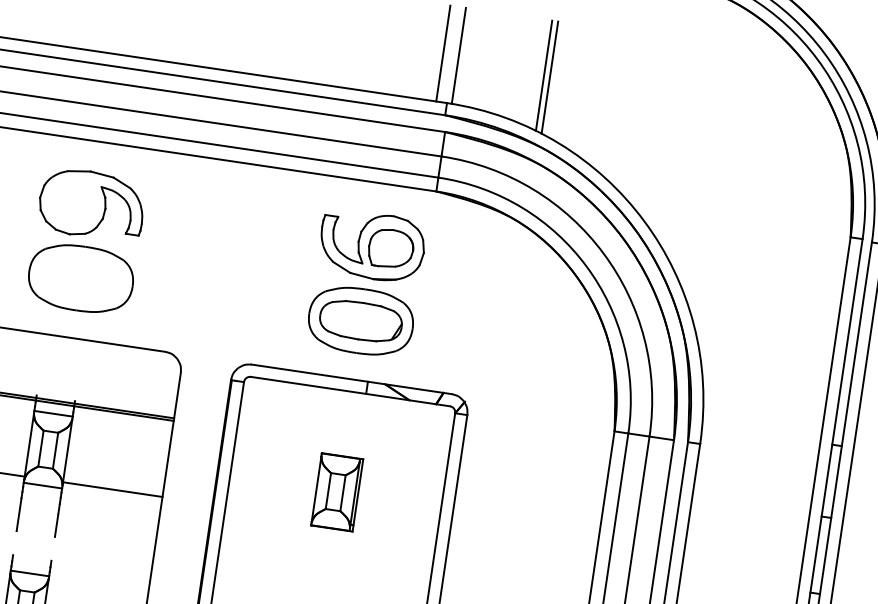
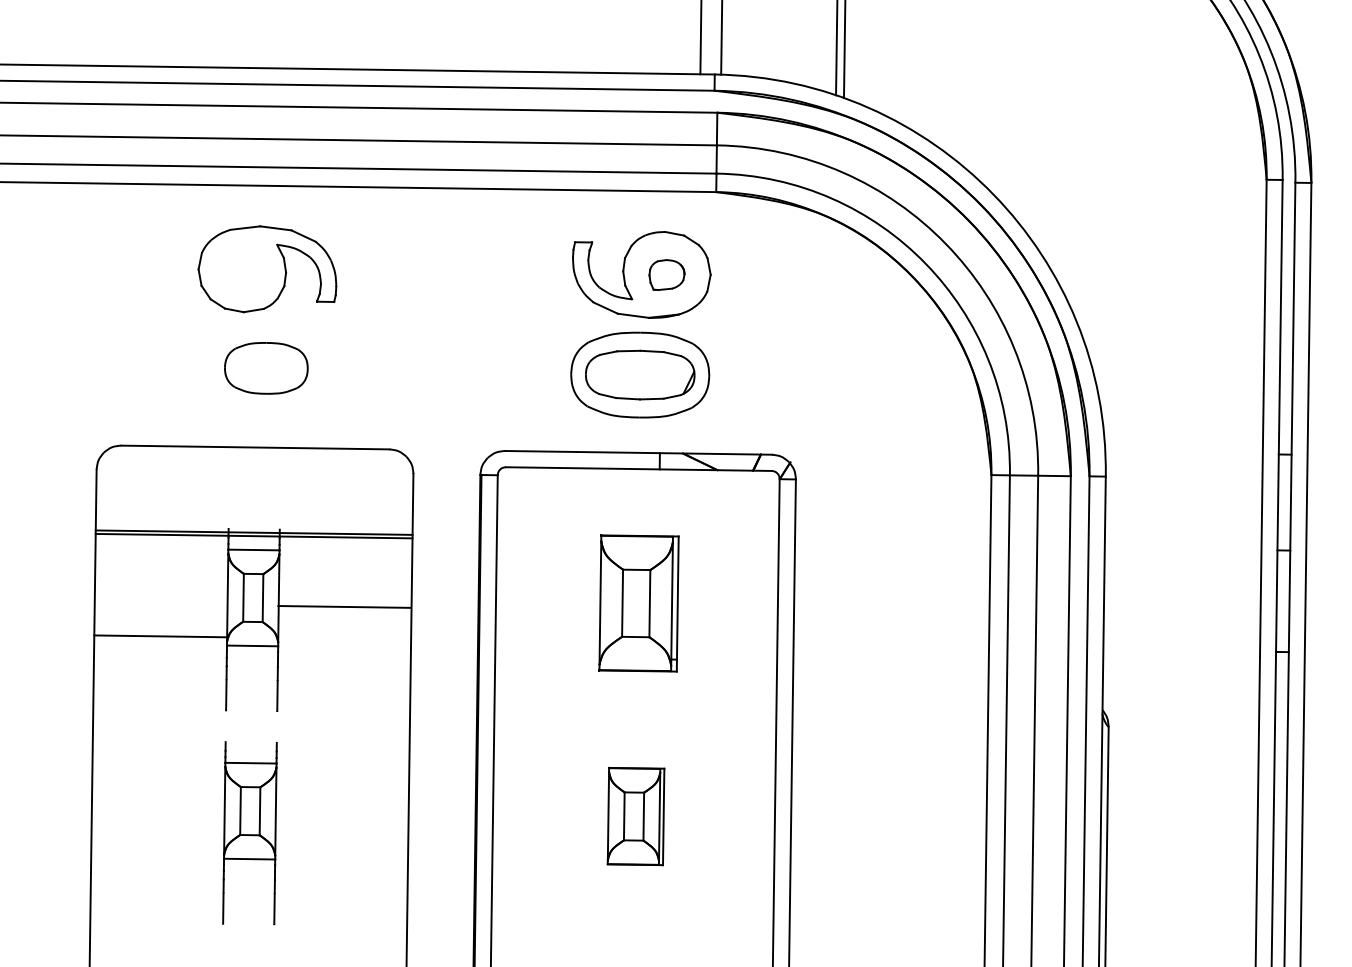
part: (390, 248) -> (666, 274), size x0.6
part: (81, 278) -> (266, 368), size x0.6
line: (112, 489) -> (344, 606), moved
part: (336, 491) -> (638, 602), size x1.4

